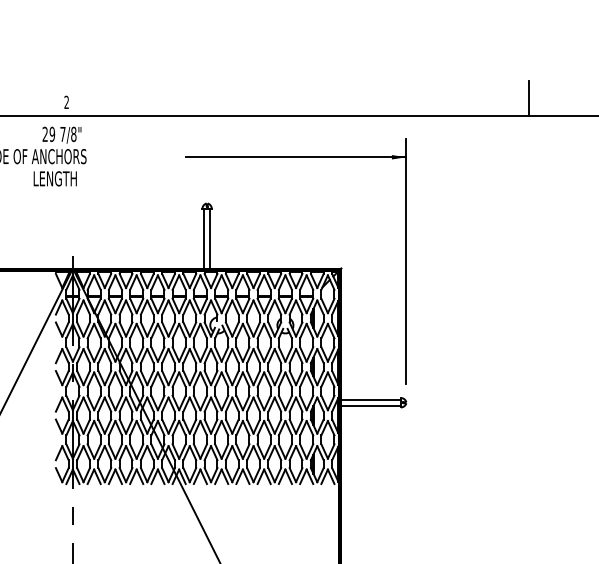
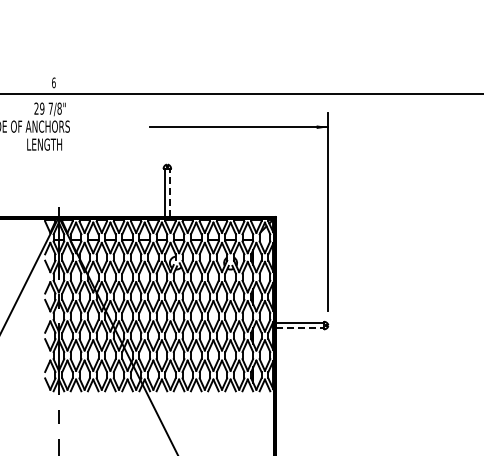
line: (529, 98) -> (427, 79), removed
text: (66, 101) -> (53, 82), 2 -> 6
line: (209, 238) -> (169, 192), solid -> dashed
line: (371, 405) -> (300, 327), solid -> dashed

